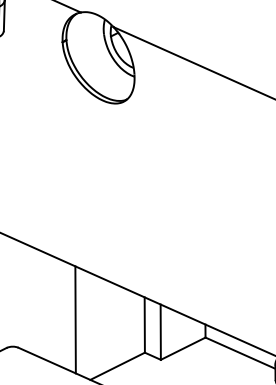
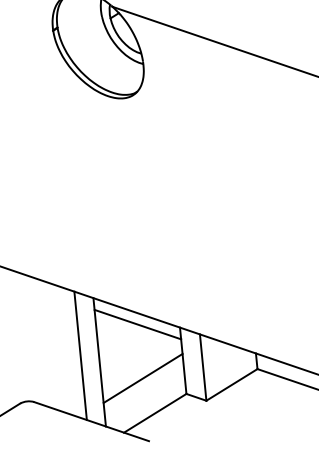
line: (109, 291) -> (137, 324), added
line: (60, 312) -> (80, 355), added
line: (109, 336) -> (142, 378), added

